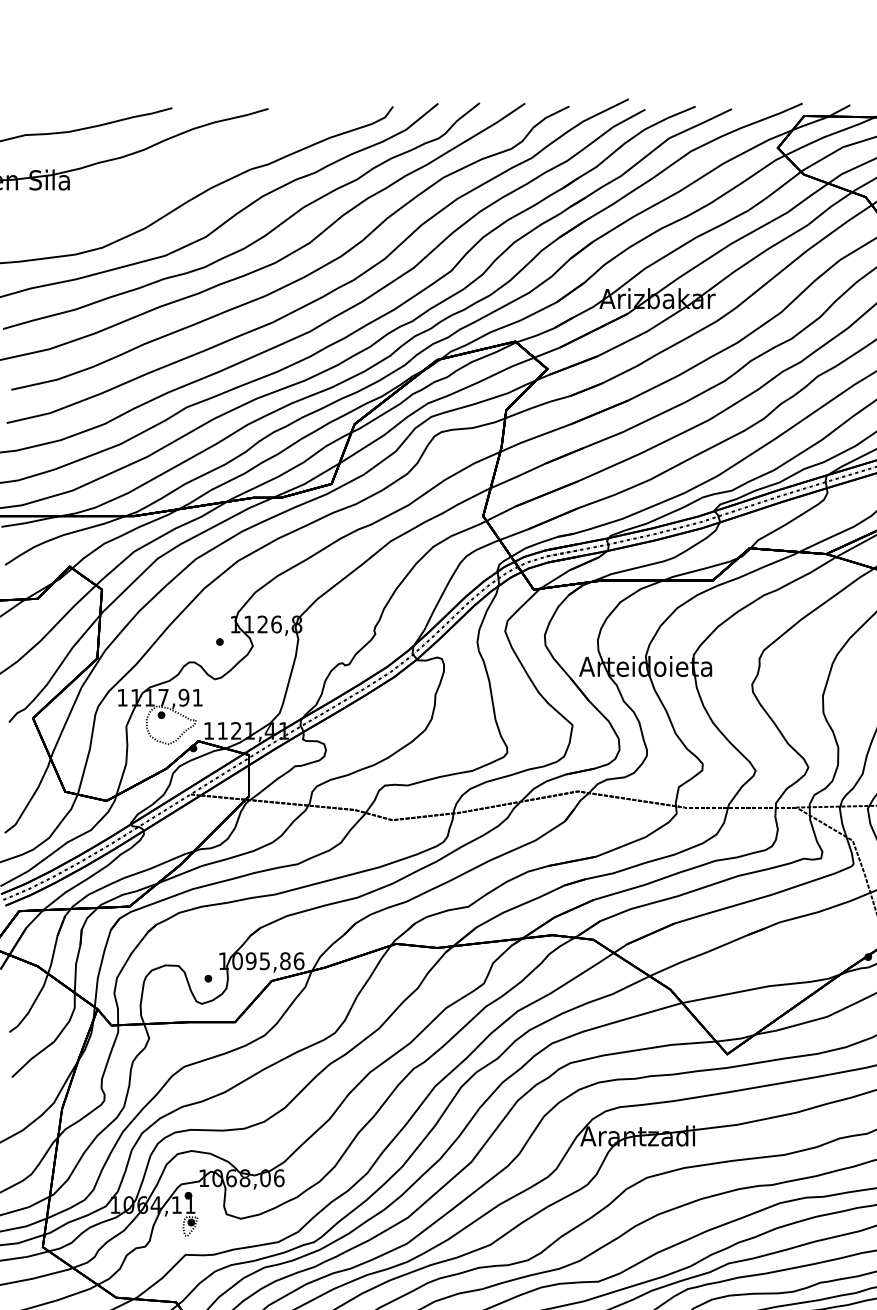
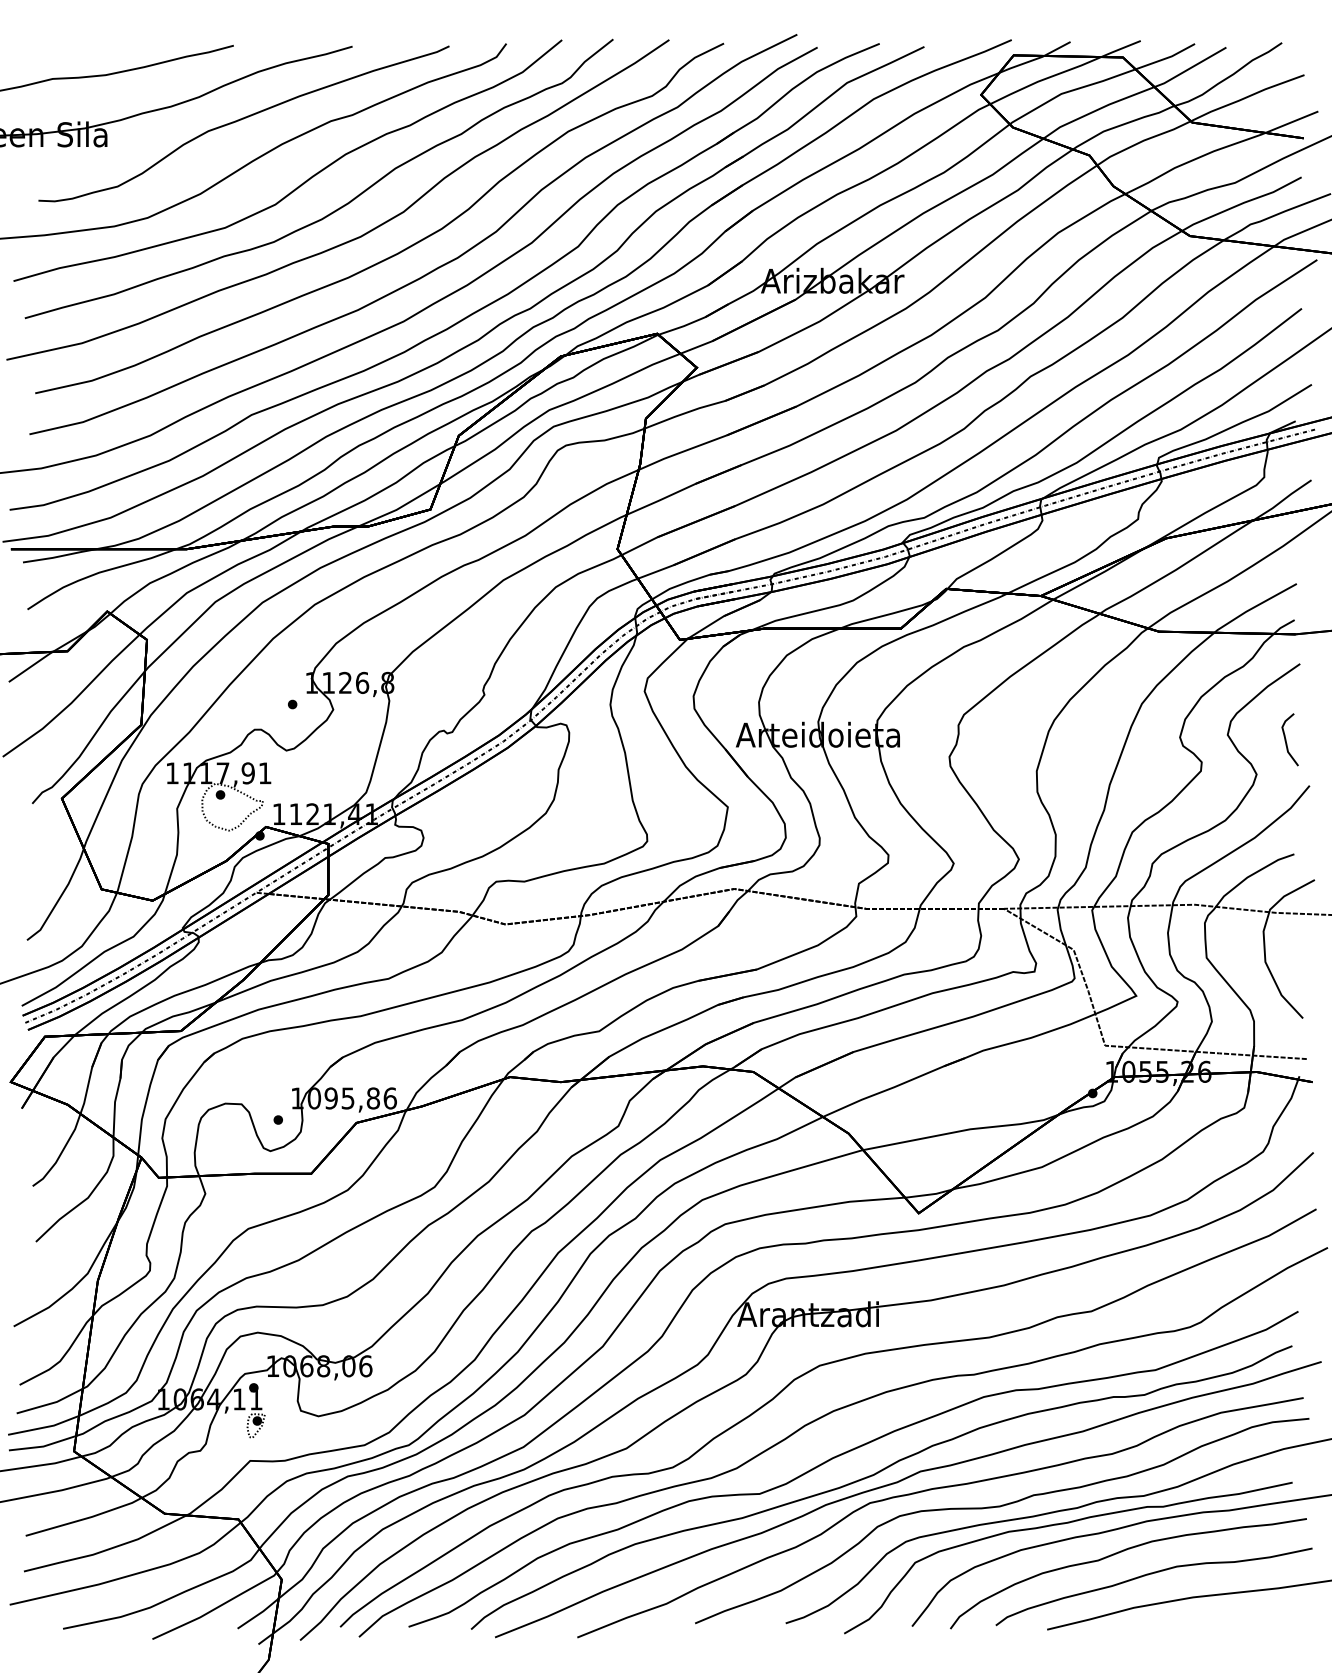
curve: (178, 168) -> (241, 120), added

